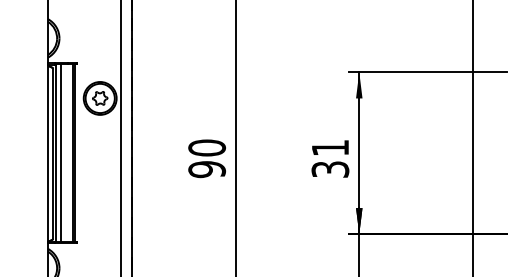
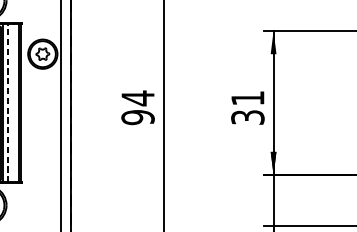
text: (206, 148) -> (137, 98), 90 -> 94
line: (61, 152) -> (8, 102), solid -> dashed

